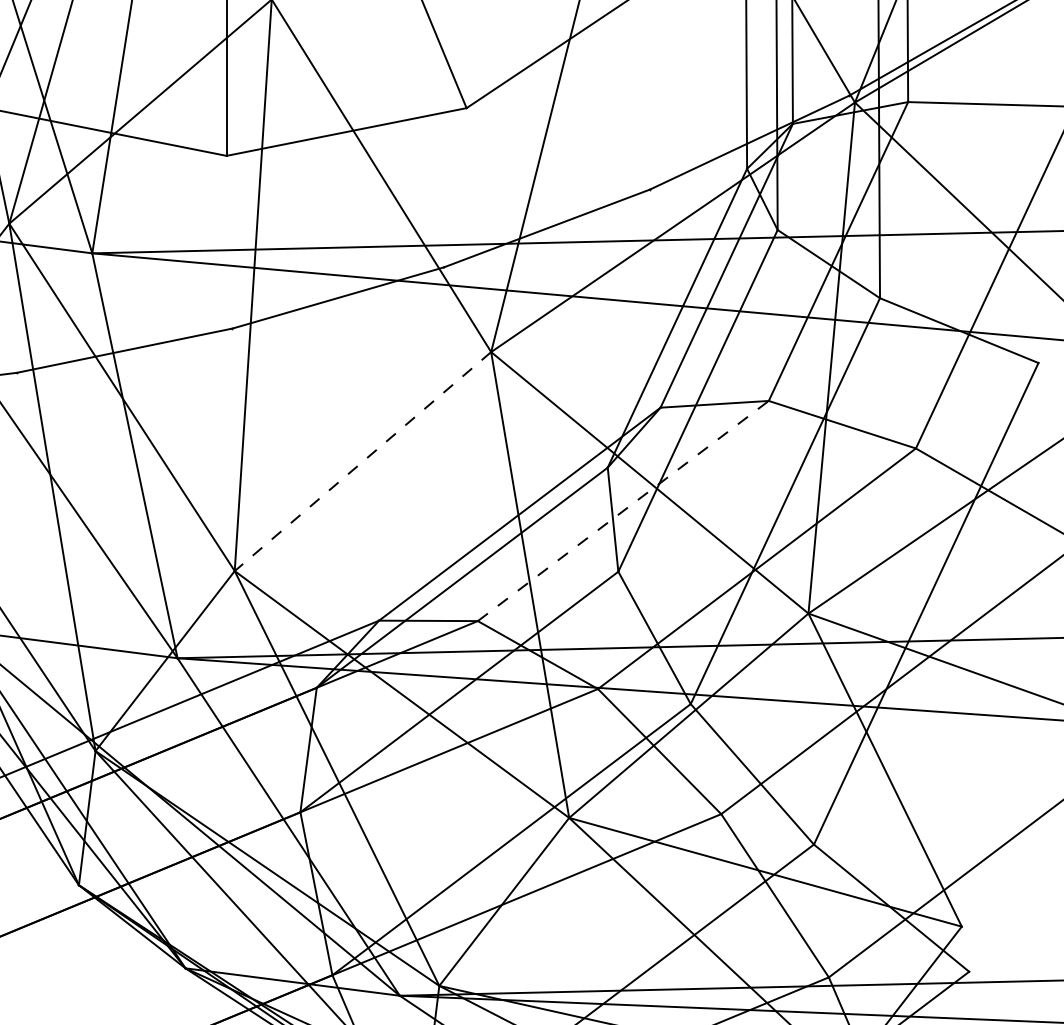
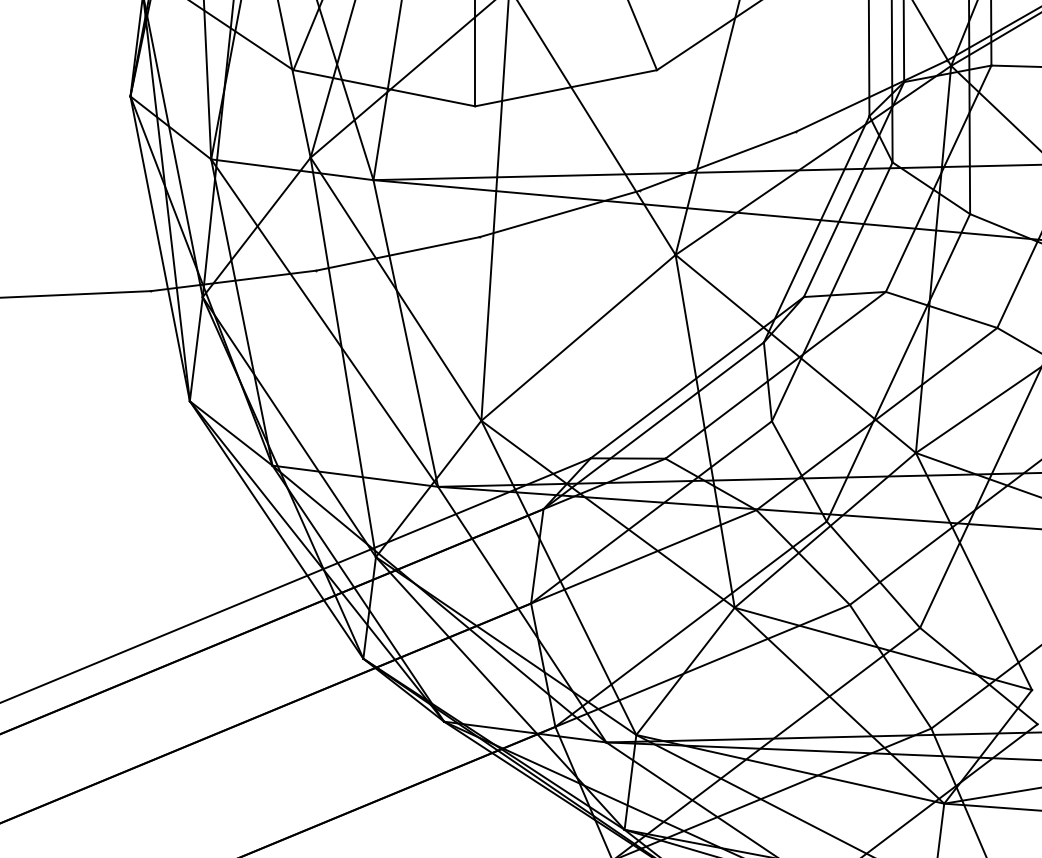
line: (362, 461) -> (578, 337), dashed -> solid
line: (624, 511) -> (776, 375), dashed -> solid

